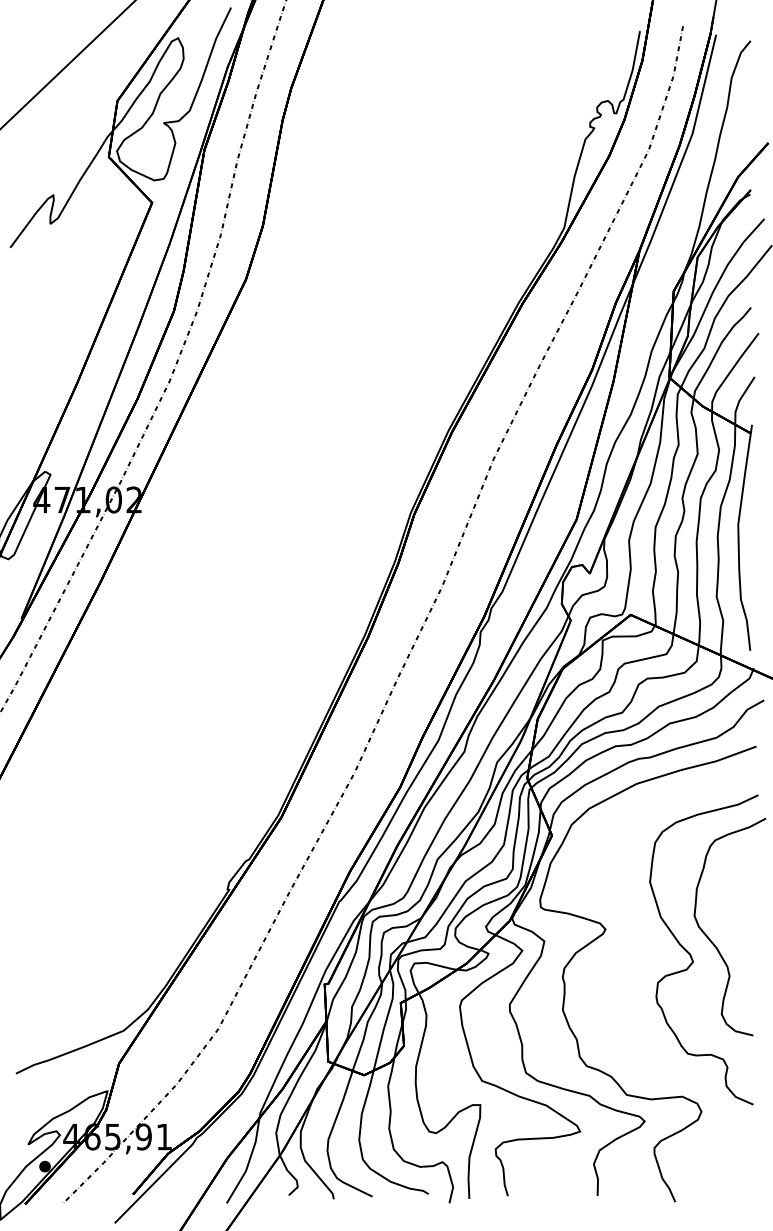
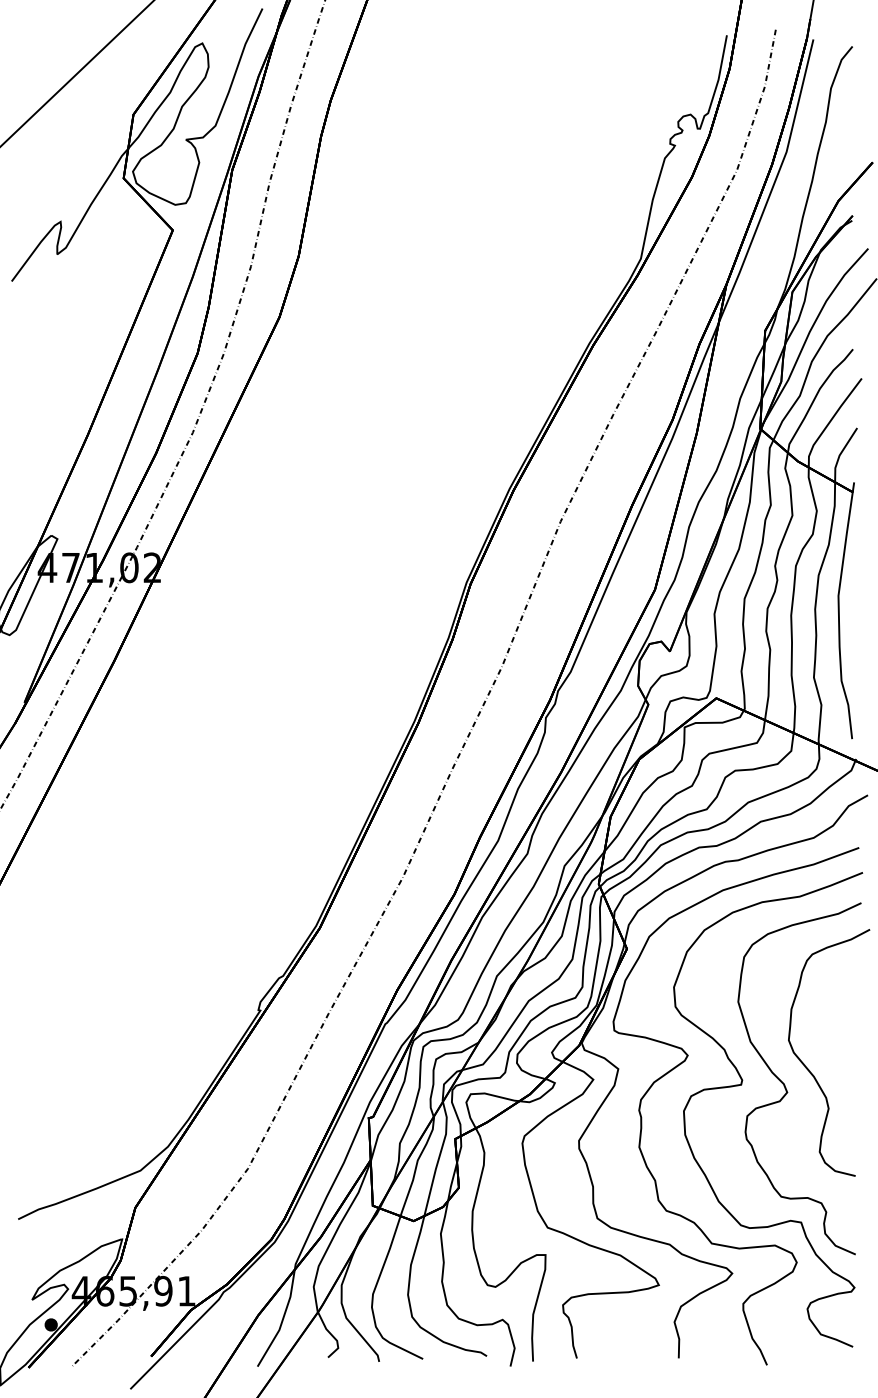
curve: (653, 955) -> (742, 1085), added

